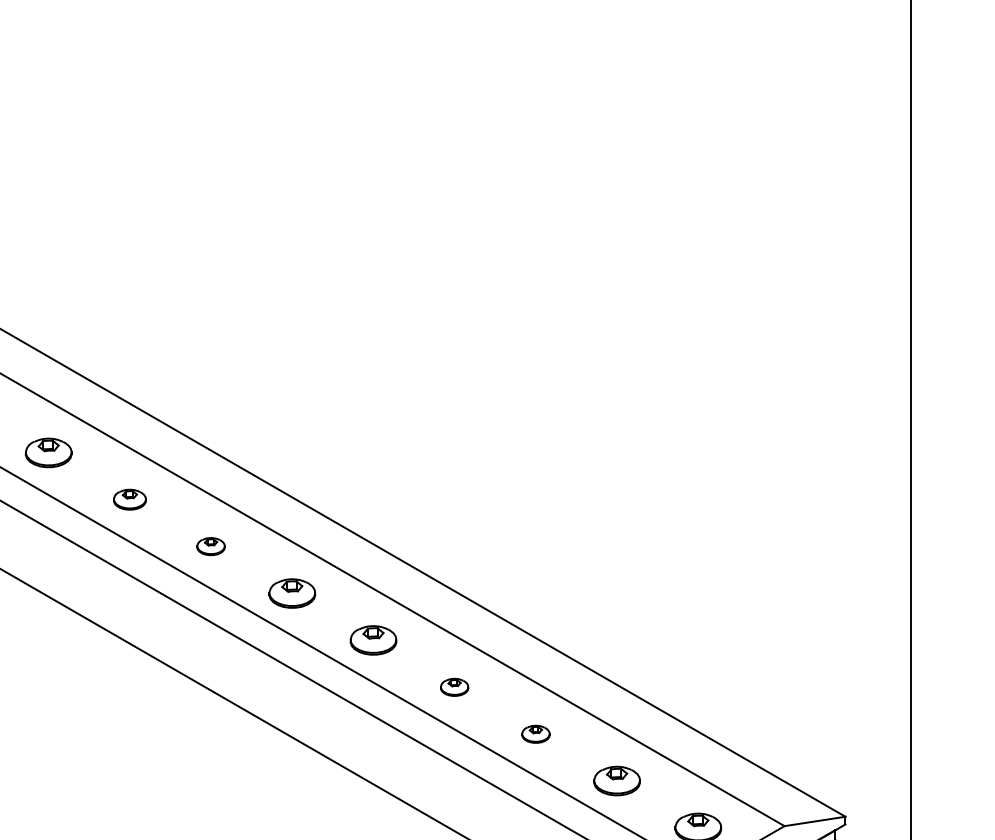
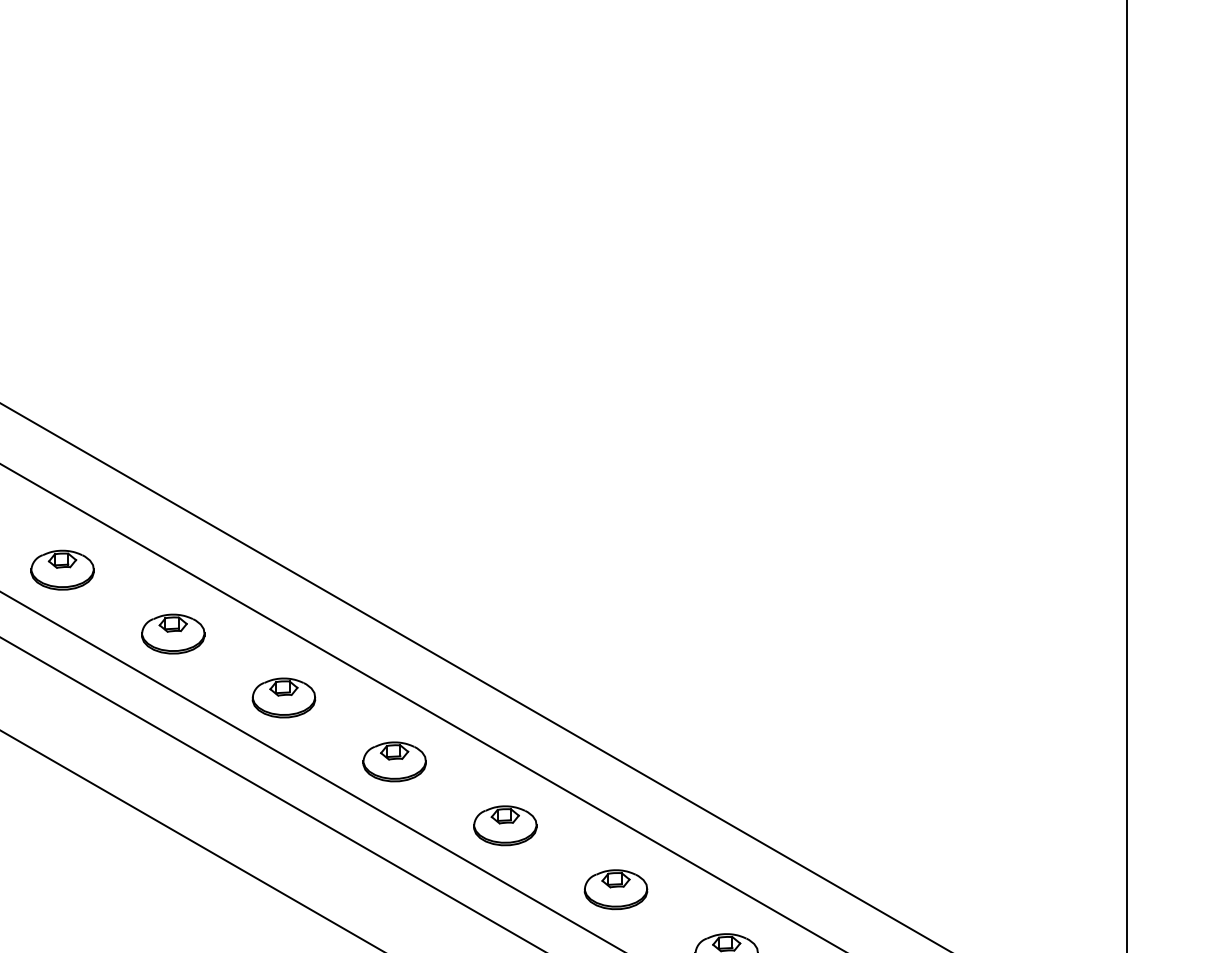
part: (129, 499) -> (62, 569), size x1.43
part: (210, 546) -> (172, 633), size x1.67
part: (454, 687) -> (505, 826), size x1.67
part: (535, 734) -> (615, 890), size x1.67

